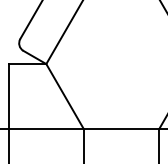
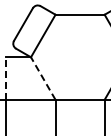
line: (8, 96) -> (6, 78), solid -> dashed
line: (65, 96) -> (43, 78), solid -> dashed

